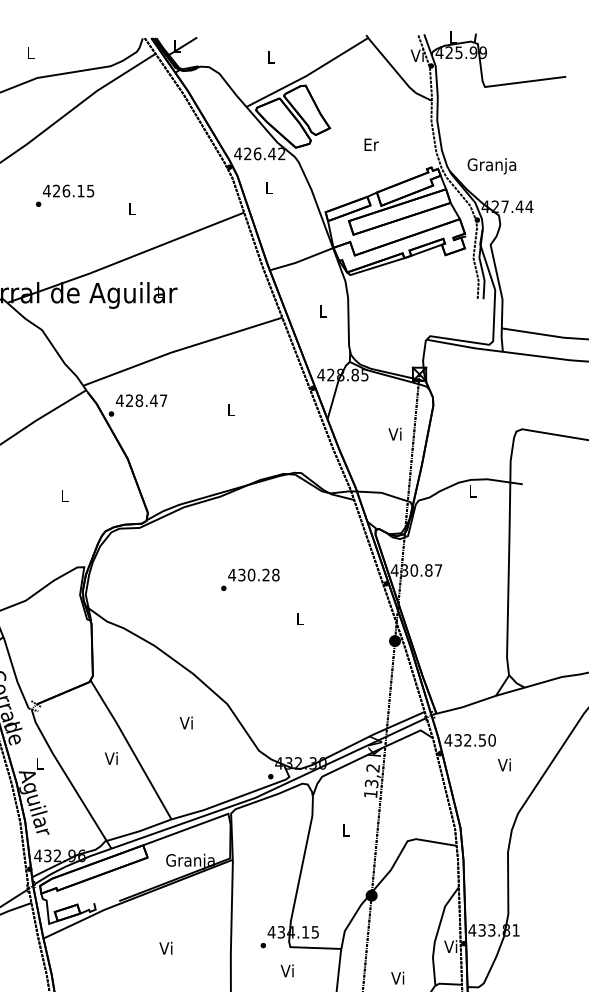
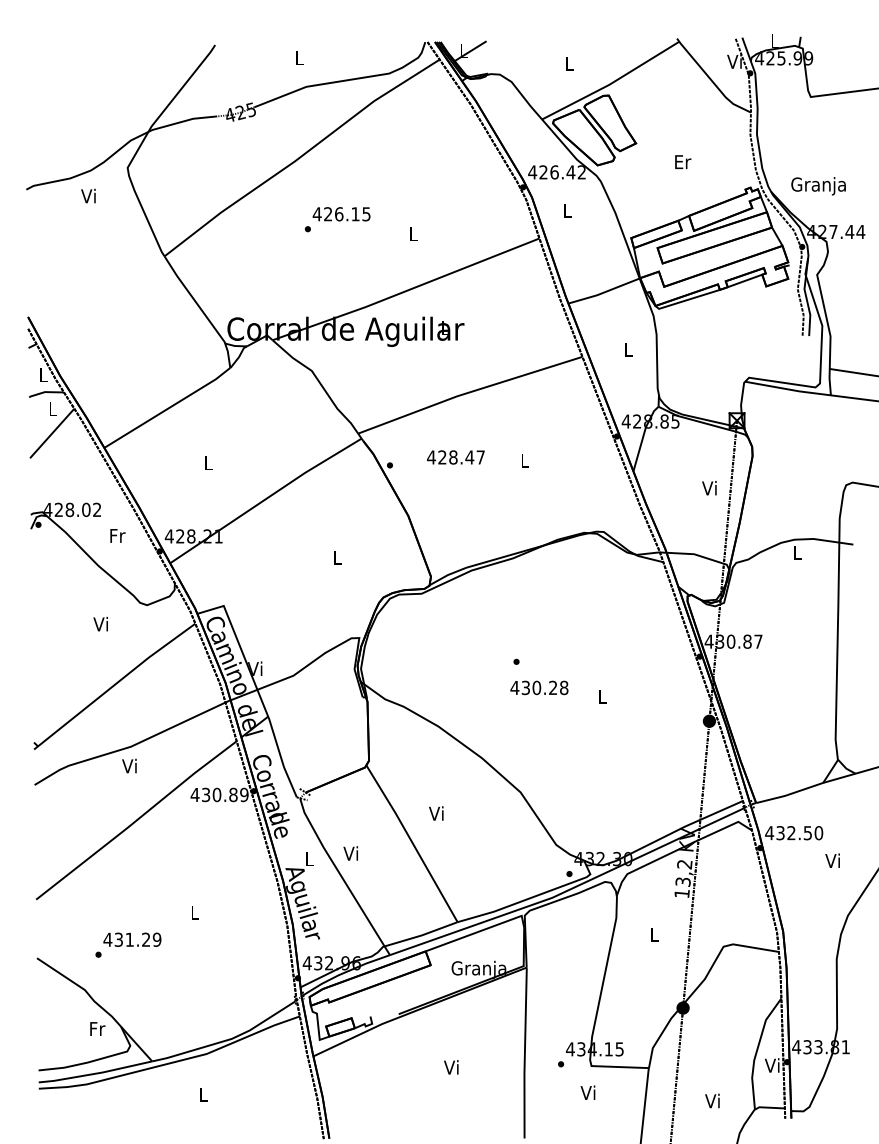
text: (141, 400) -> (455, 457), moved
text: (253, 574) -> (539, 687), moved
text: (186, 722) -> (436, 813), moved
text: (111, 758) -> (350, 853), moved

